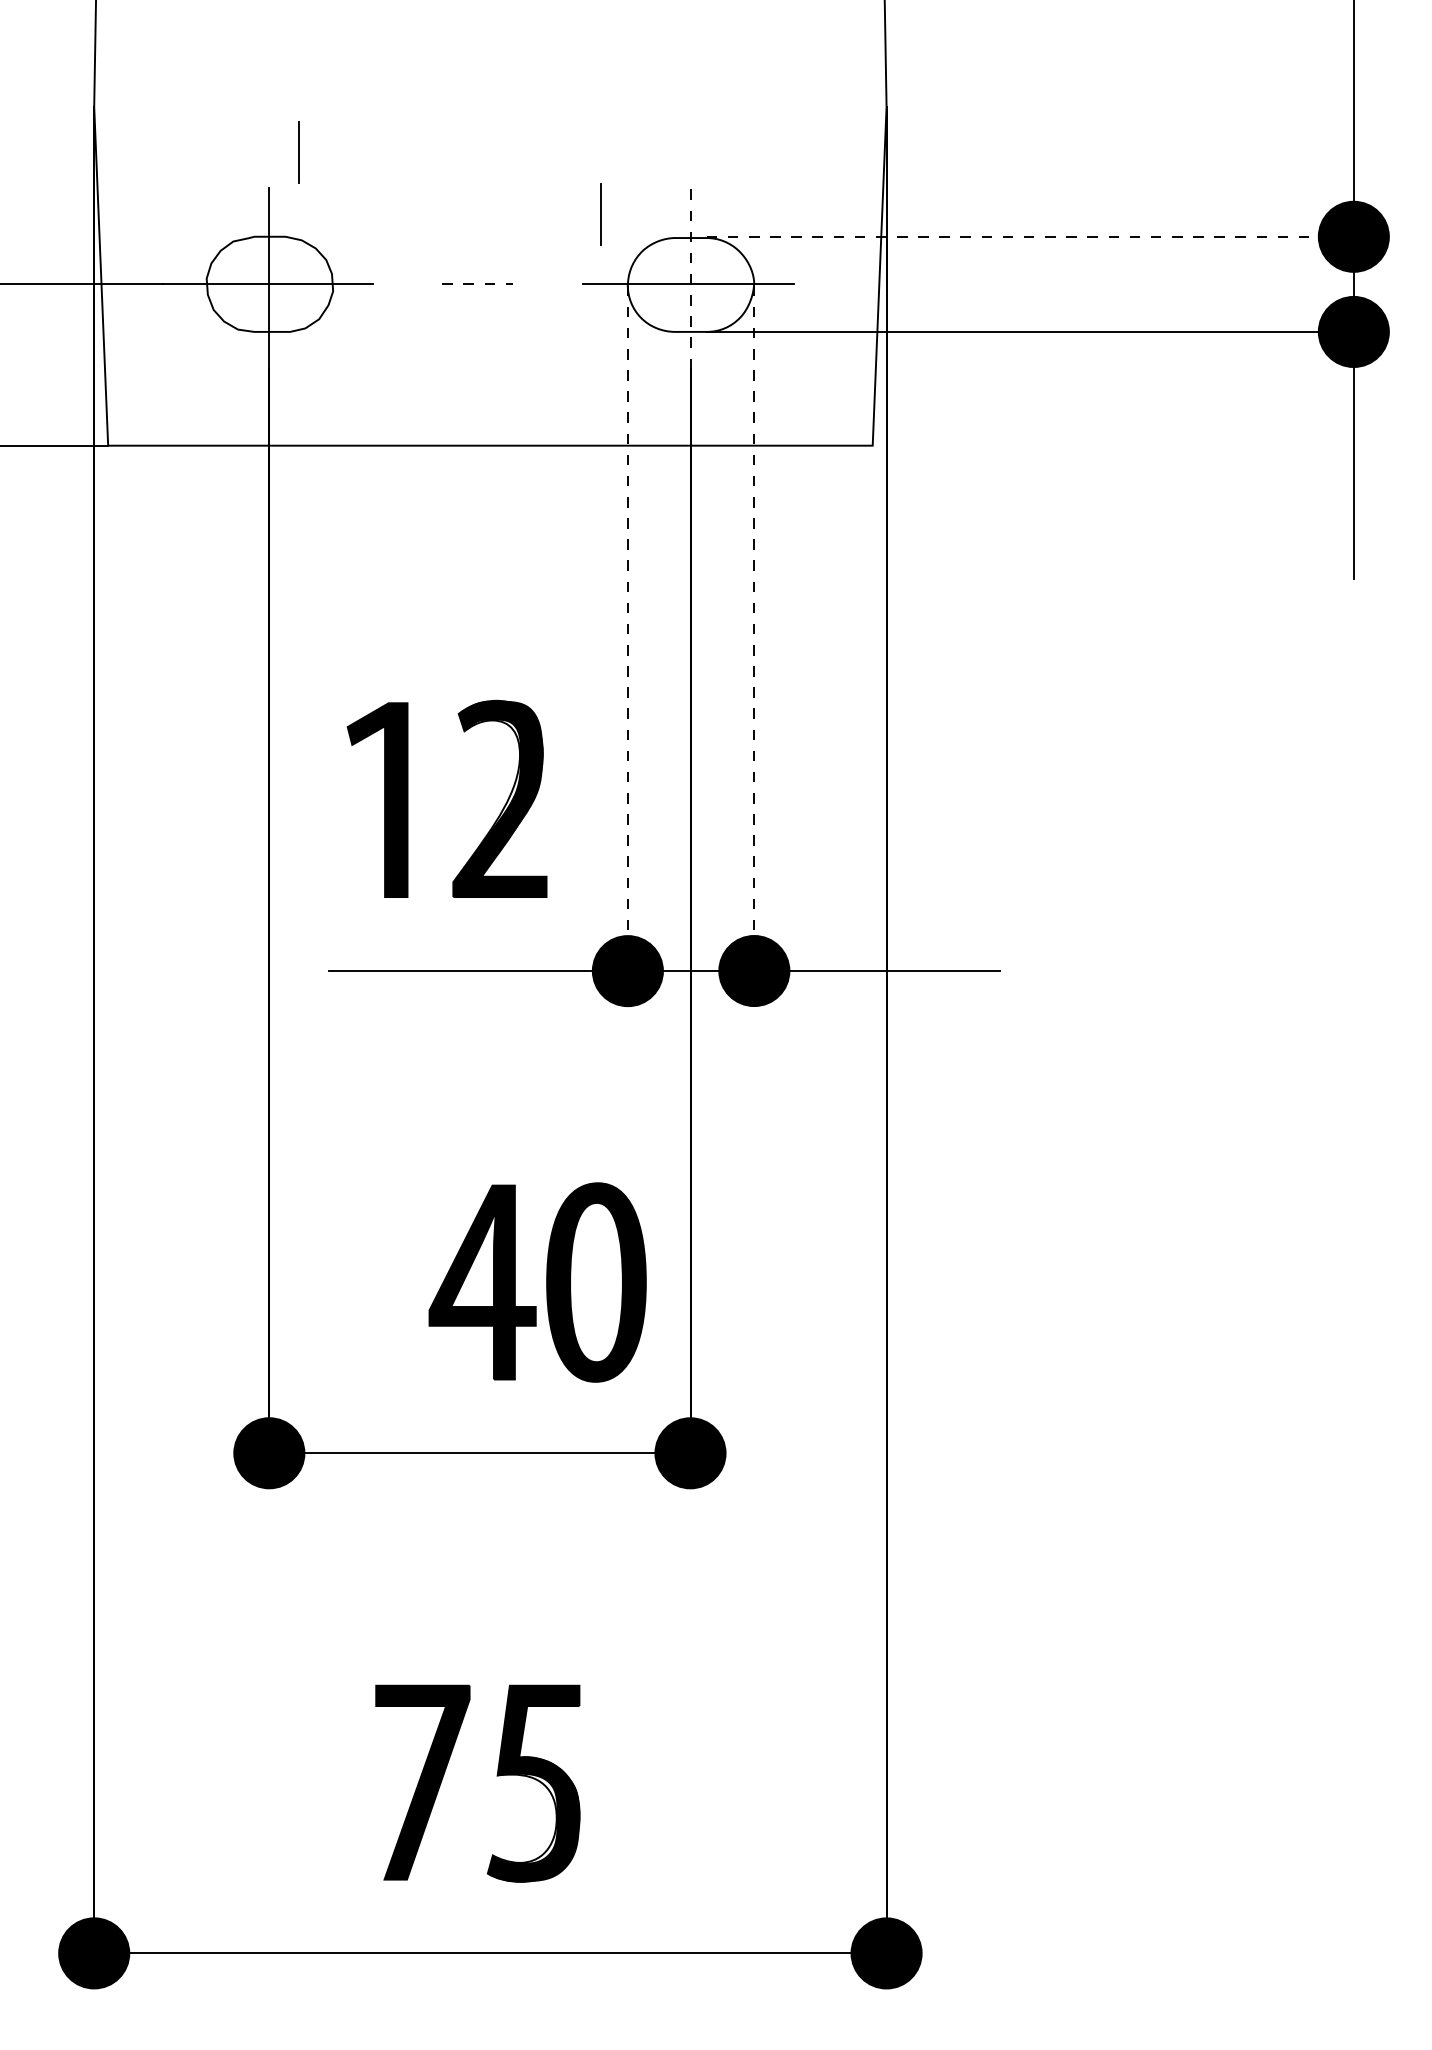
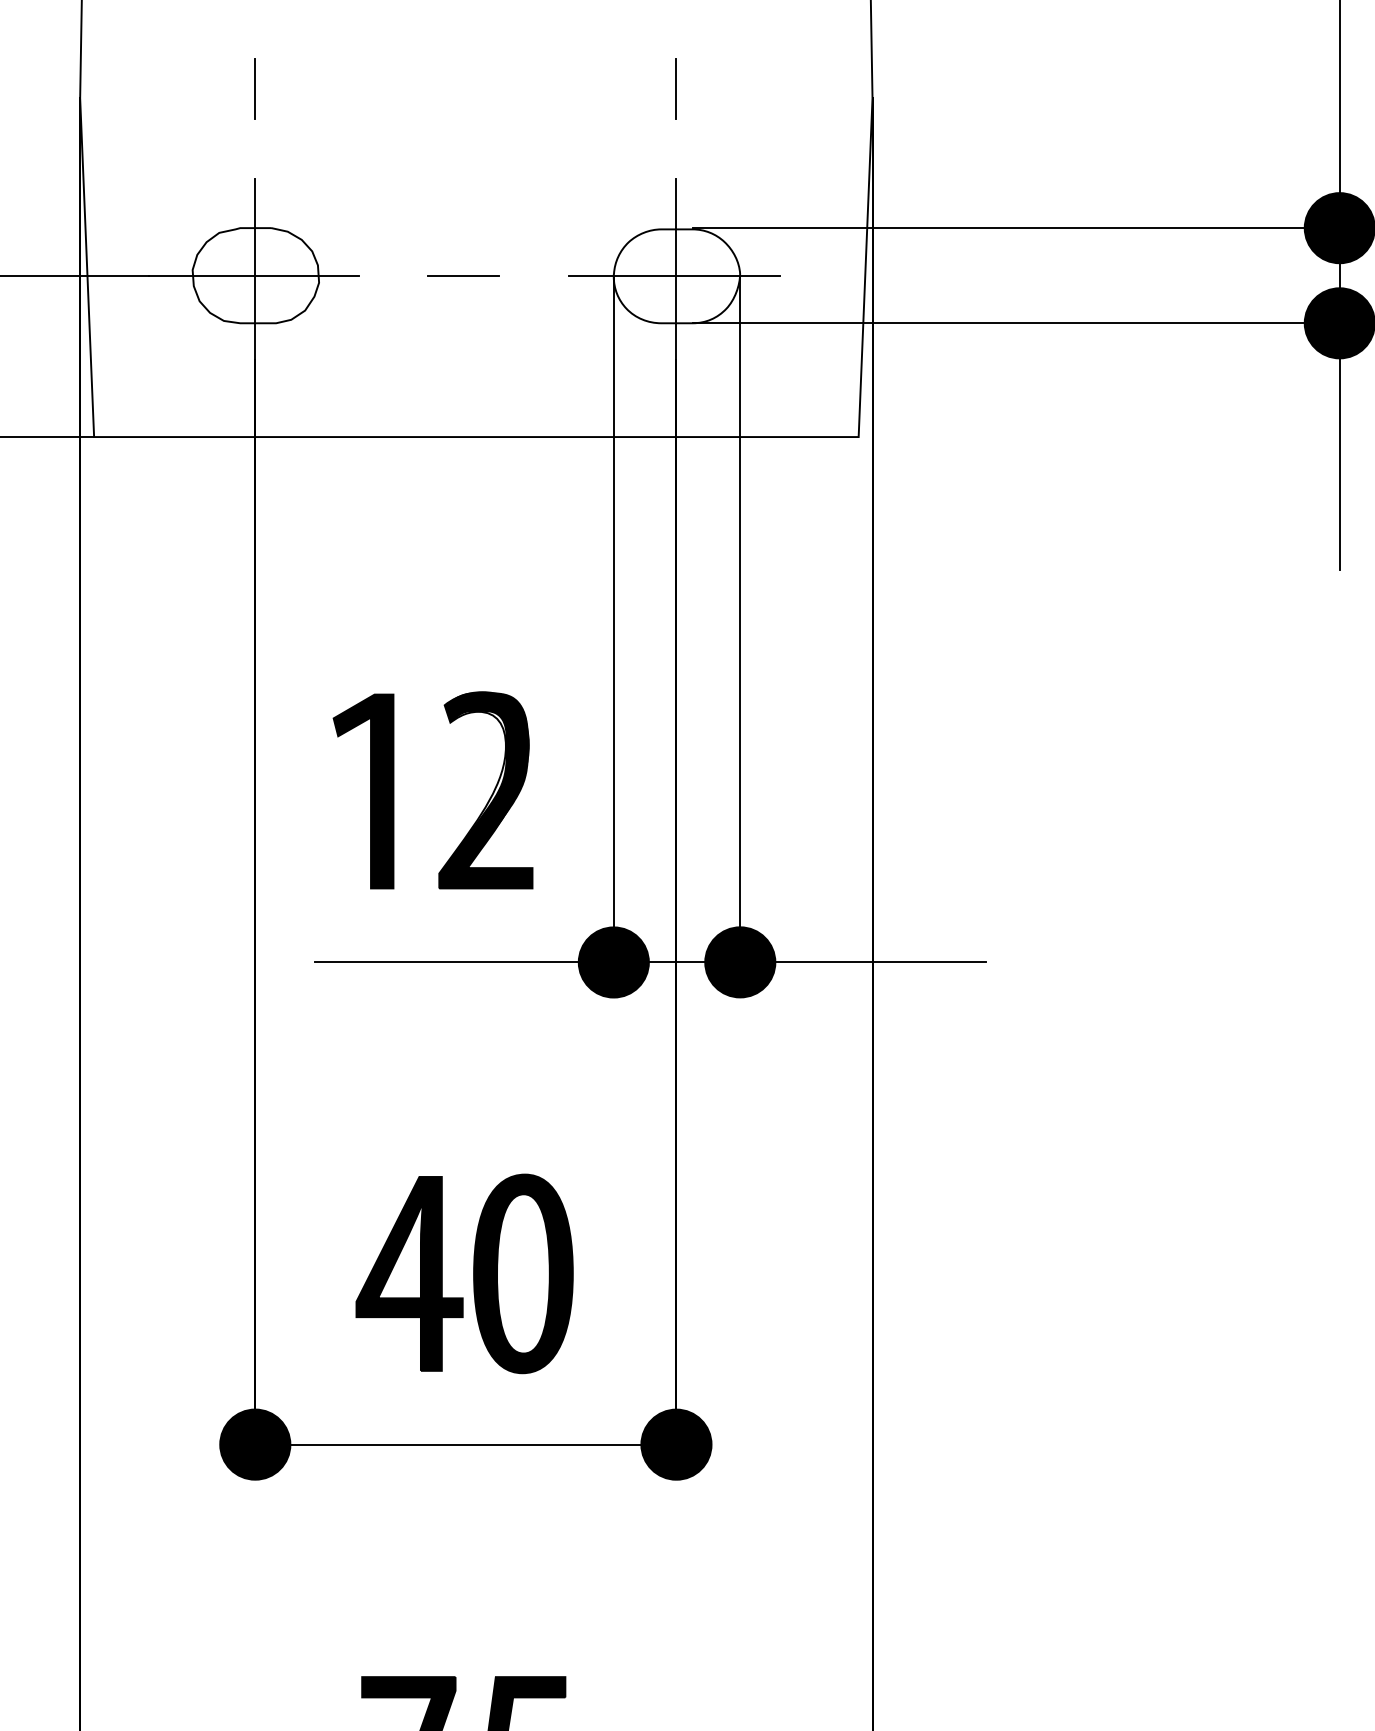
line: (298, 152) -> (254, 88), moved
line: (600, 214) -> (676, 88), moved
line: (1030, 236) -> (1016, 227), dashed -> solid
line: (690, 278) -> (676, 269), dashed -> solid
line: (478, 284) -> (464, 275), dashed -> solid
line: (627, 628) -> (613, 619), dashed -> solid
line: (754, 628) -> (740, 619), dashed -> solid
part: (546, 1282) -> (473, 1273), moved

